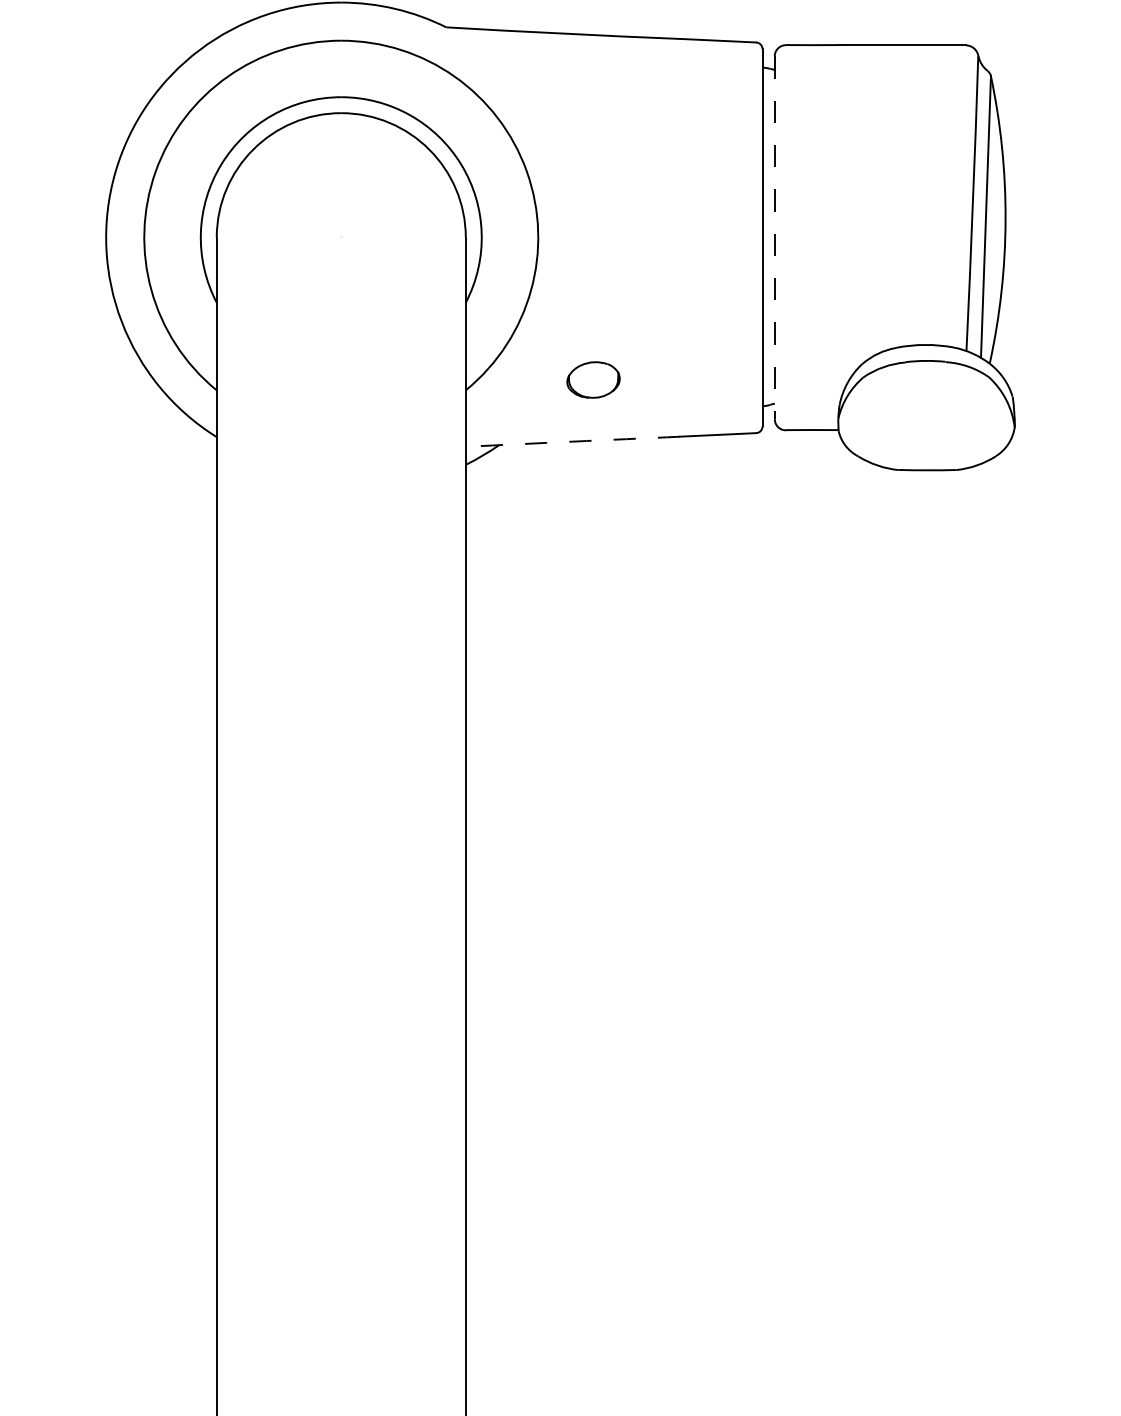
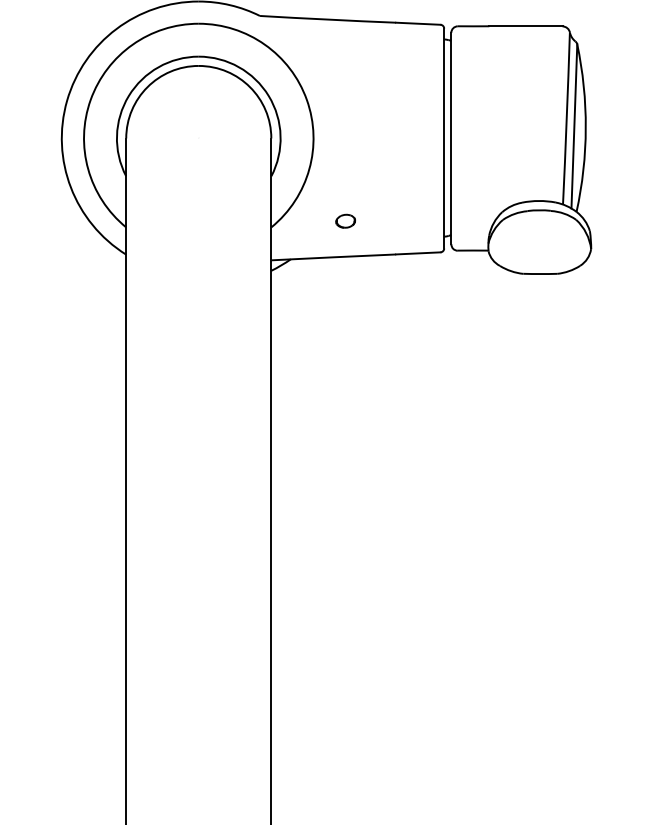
line: (775, 237) -> (451, 138), dashed -> solid
part: (593, 378) -> (345, 220), size x0.62
arc: (572, 441) -> (333, 257), dashed -> solid

